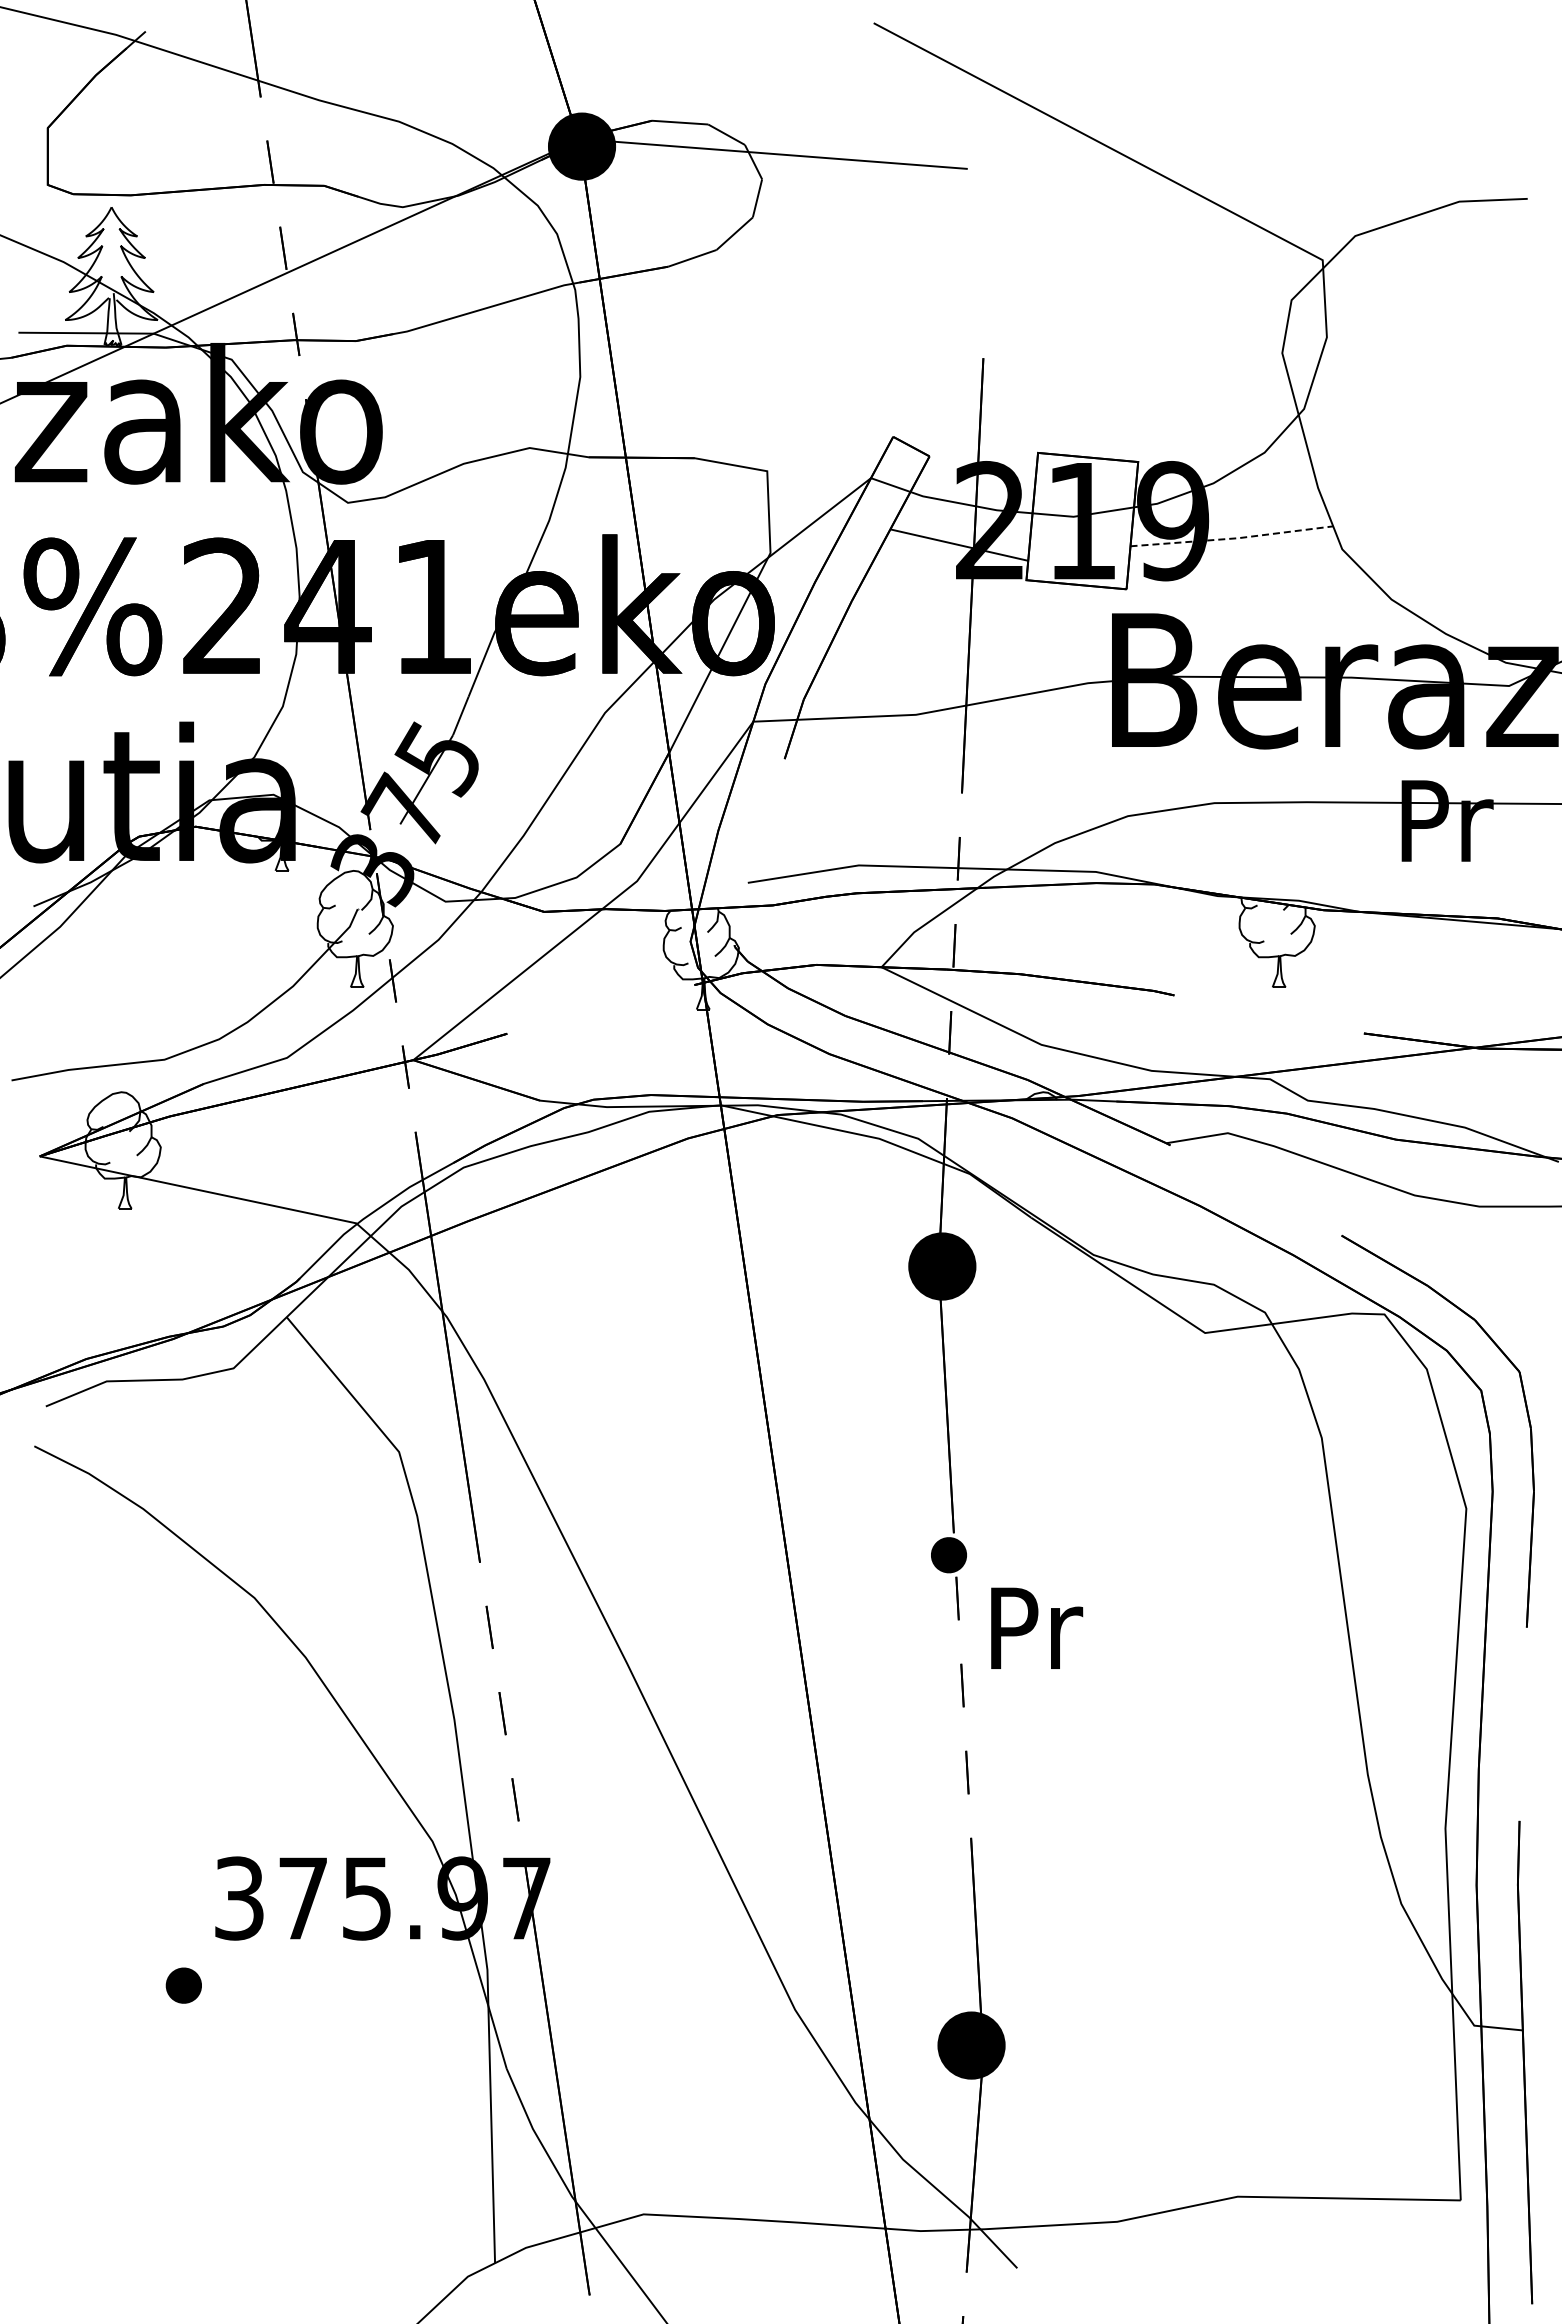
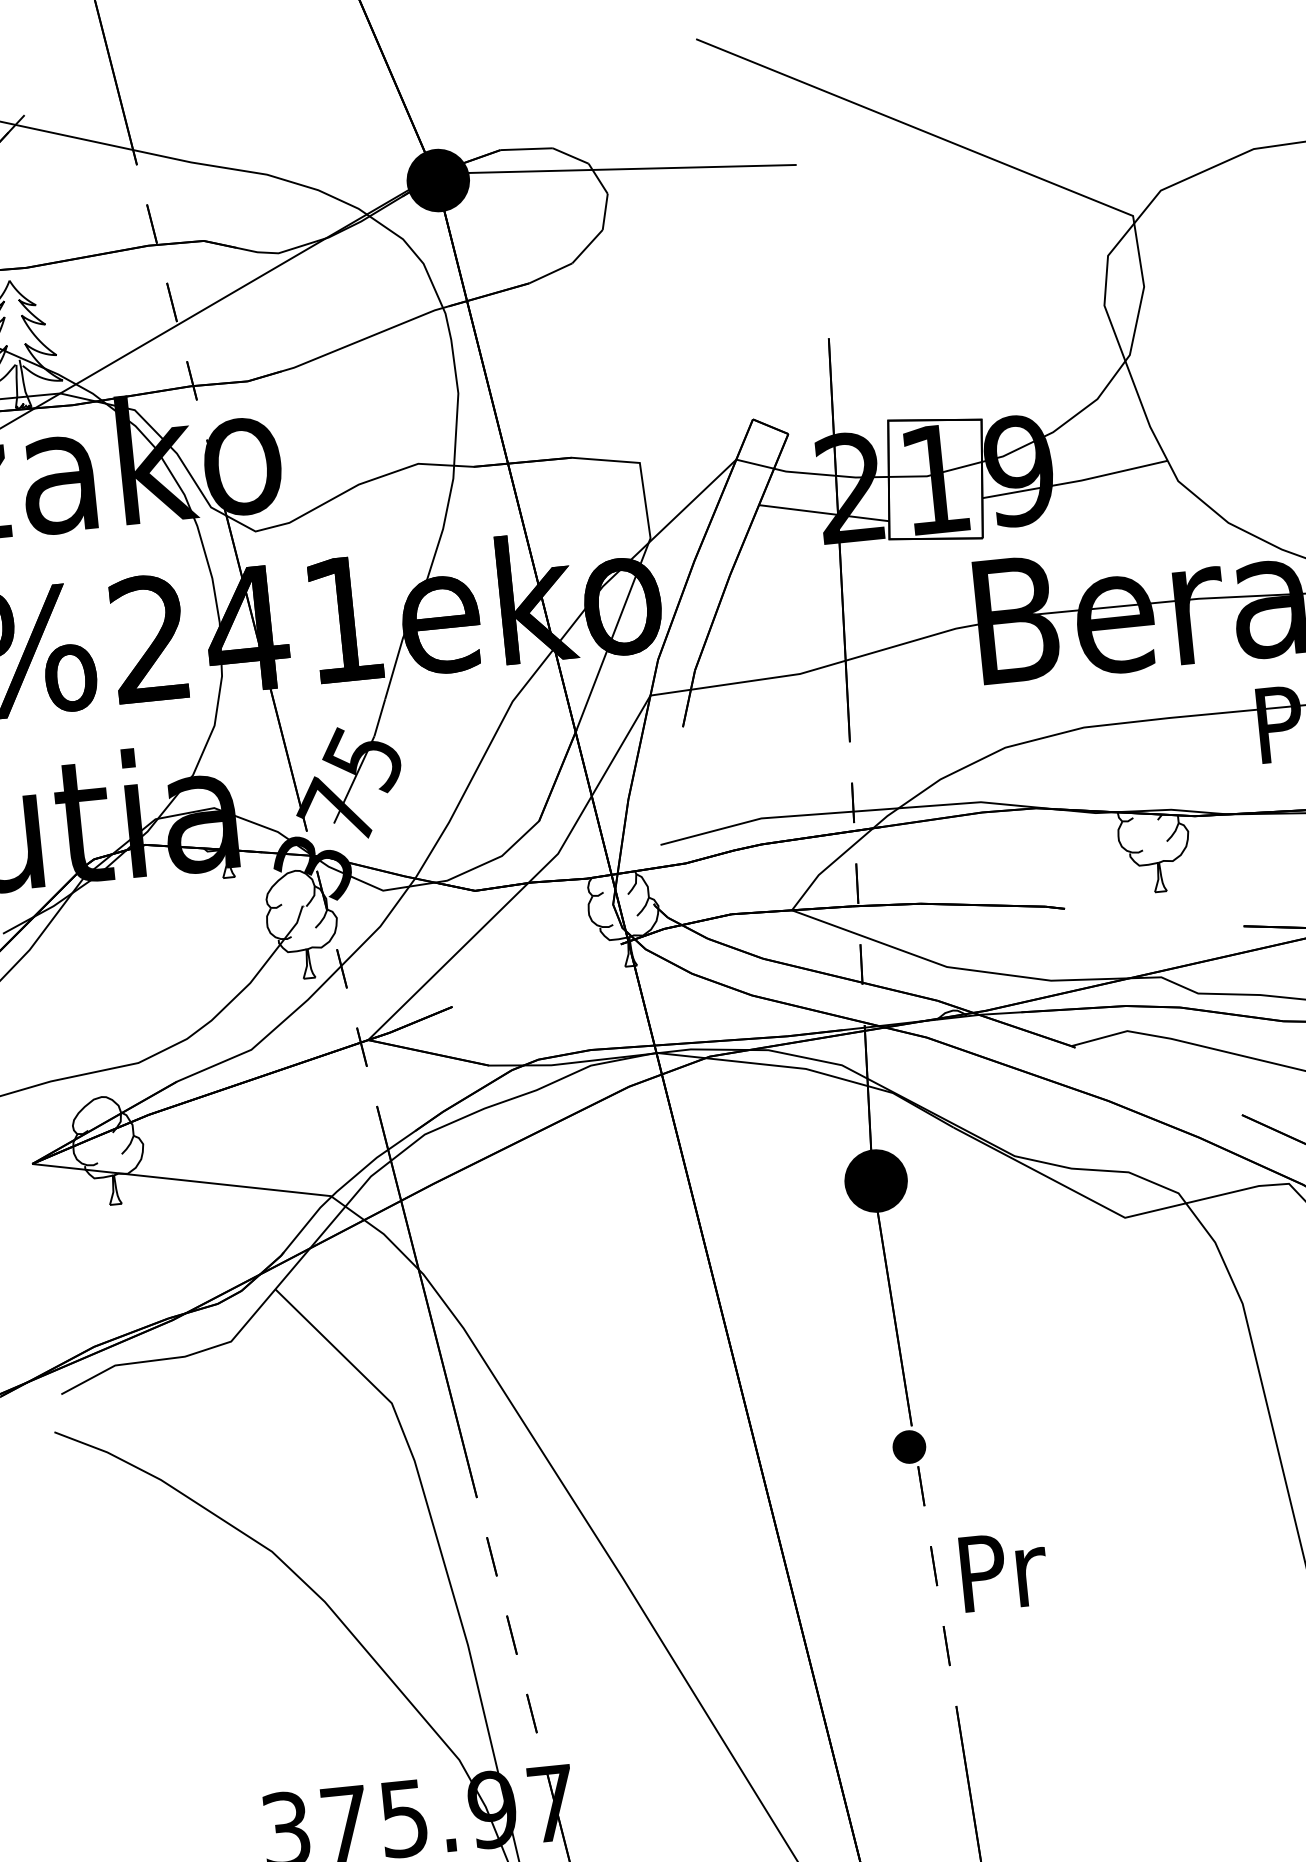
line: (1232, 538) -> (1075, 481), dashed -> solid
text: (1037, 1627) -> (1004, 1570), moved

